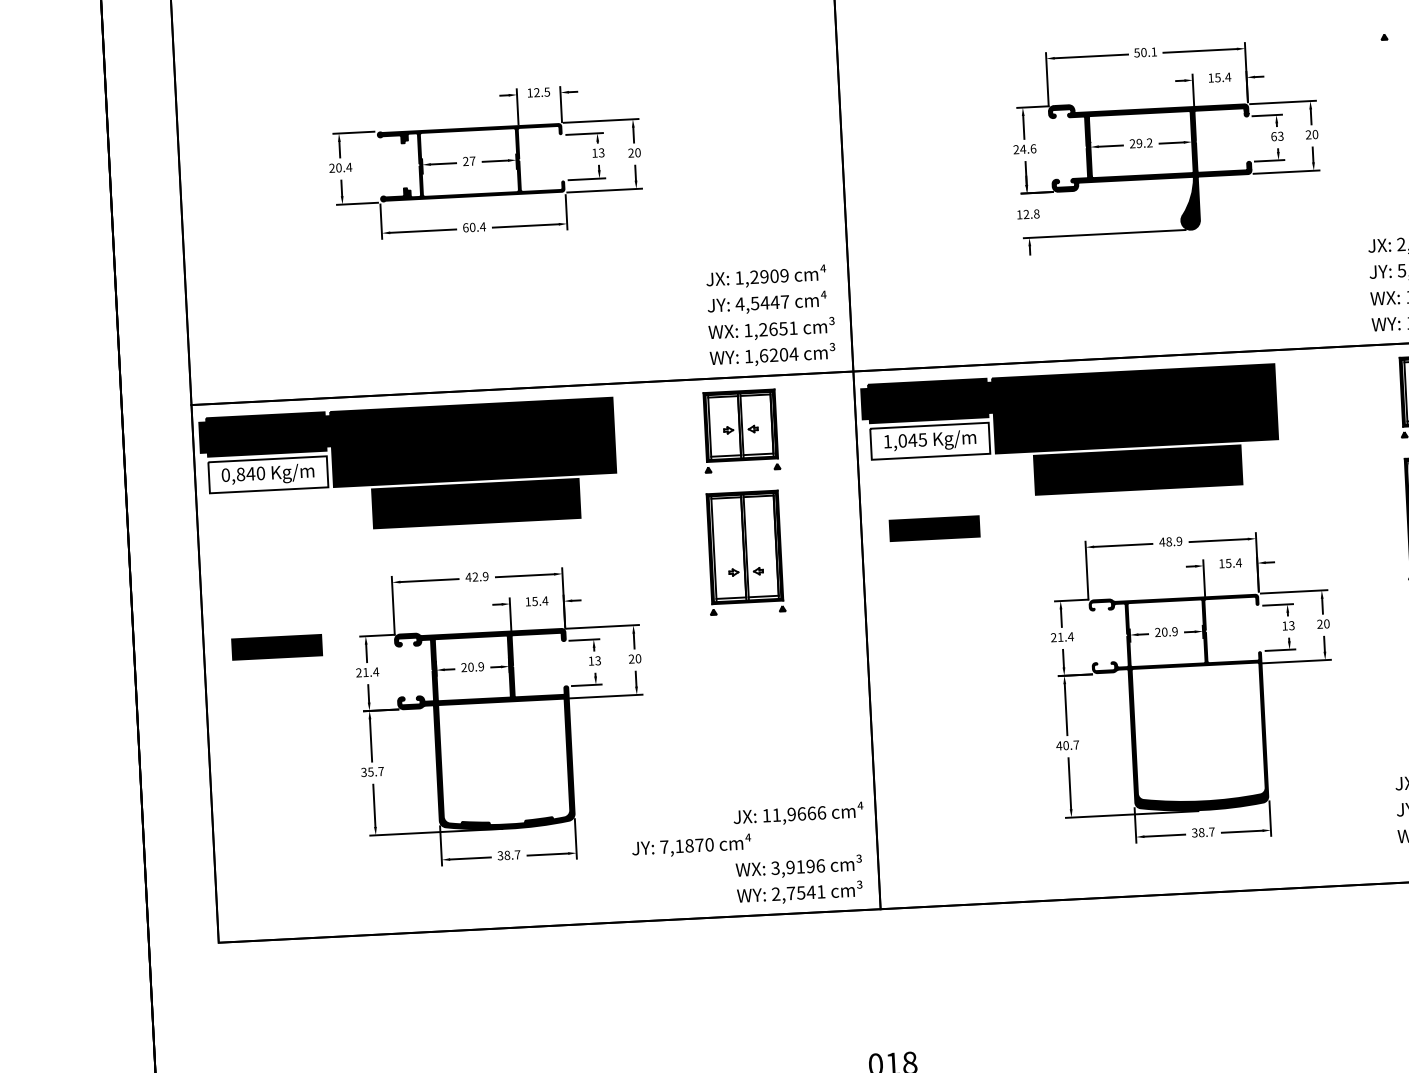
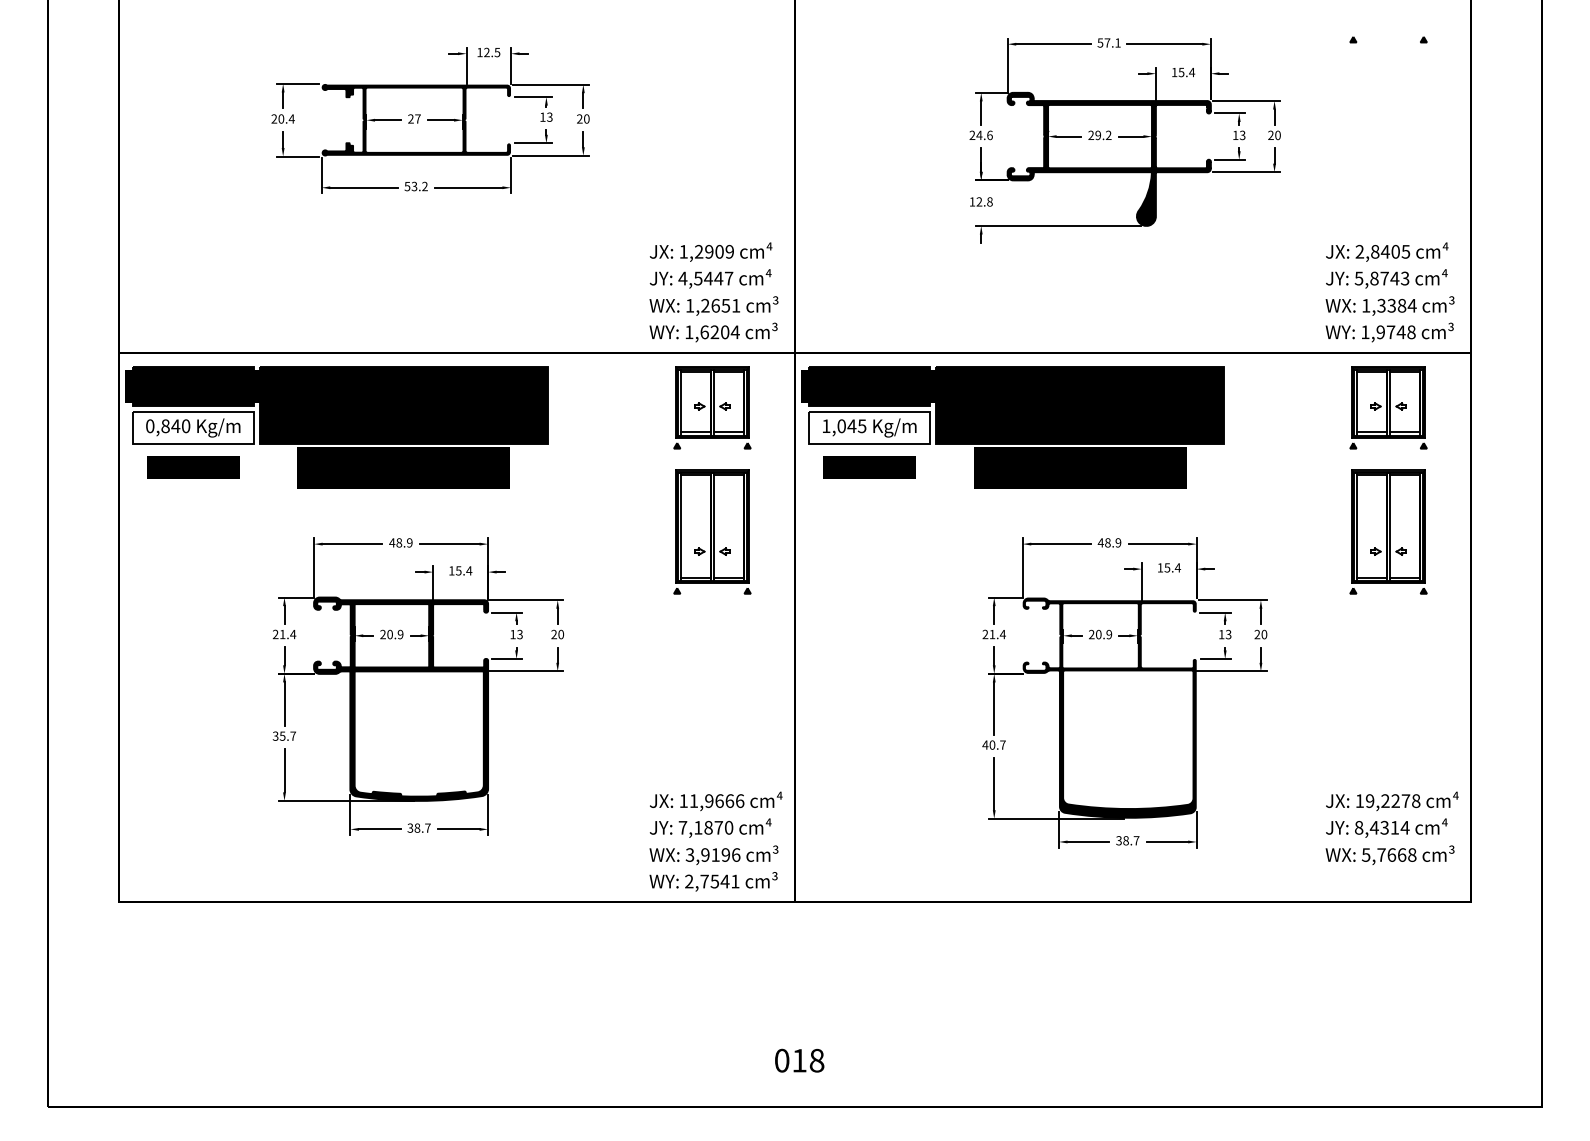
text: (1143, 52) -> (1107, 42), 50.1 -> 57.1
text: (1273, 135) -> (1235, 134), 63 -> 13
text: (474, 227) -> (416, 186), 60.4 -> 53.2
part: (741, 430) -> (712, 407), moved
text: (934, 528) -> (869, 467), moved
part: (745, 552) -> (712, 531), moved
text: (475, 576) -> (399, 542), 42.9 -> 48.9
text: (277, 647) -> (193, 467), moved
text: (691, 845) -> (710, 827), moved

